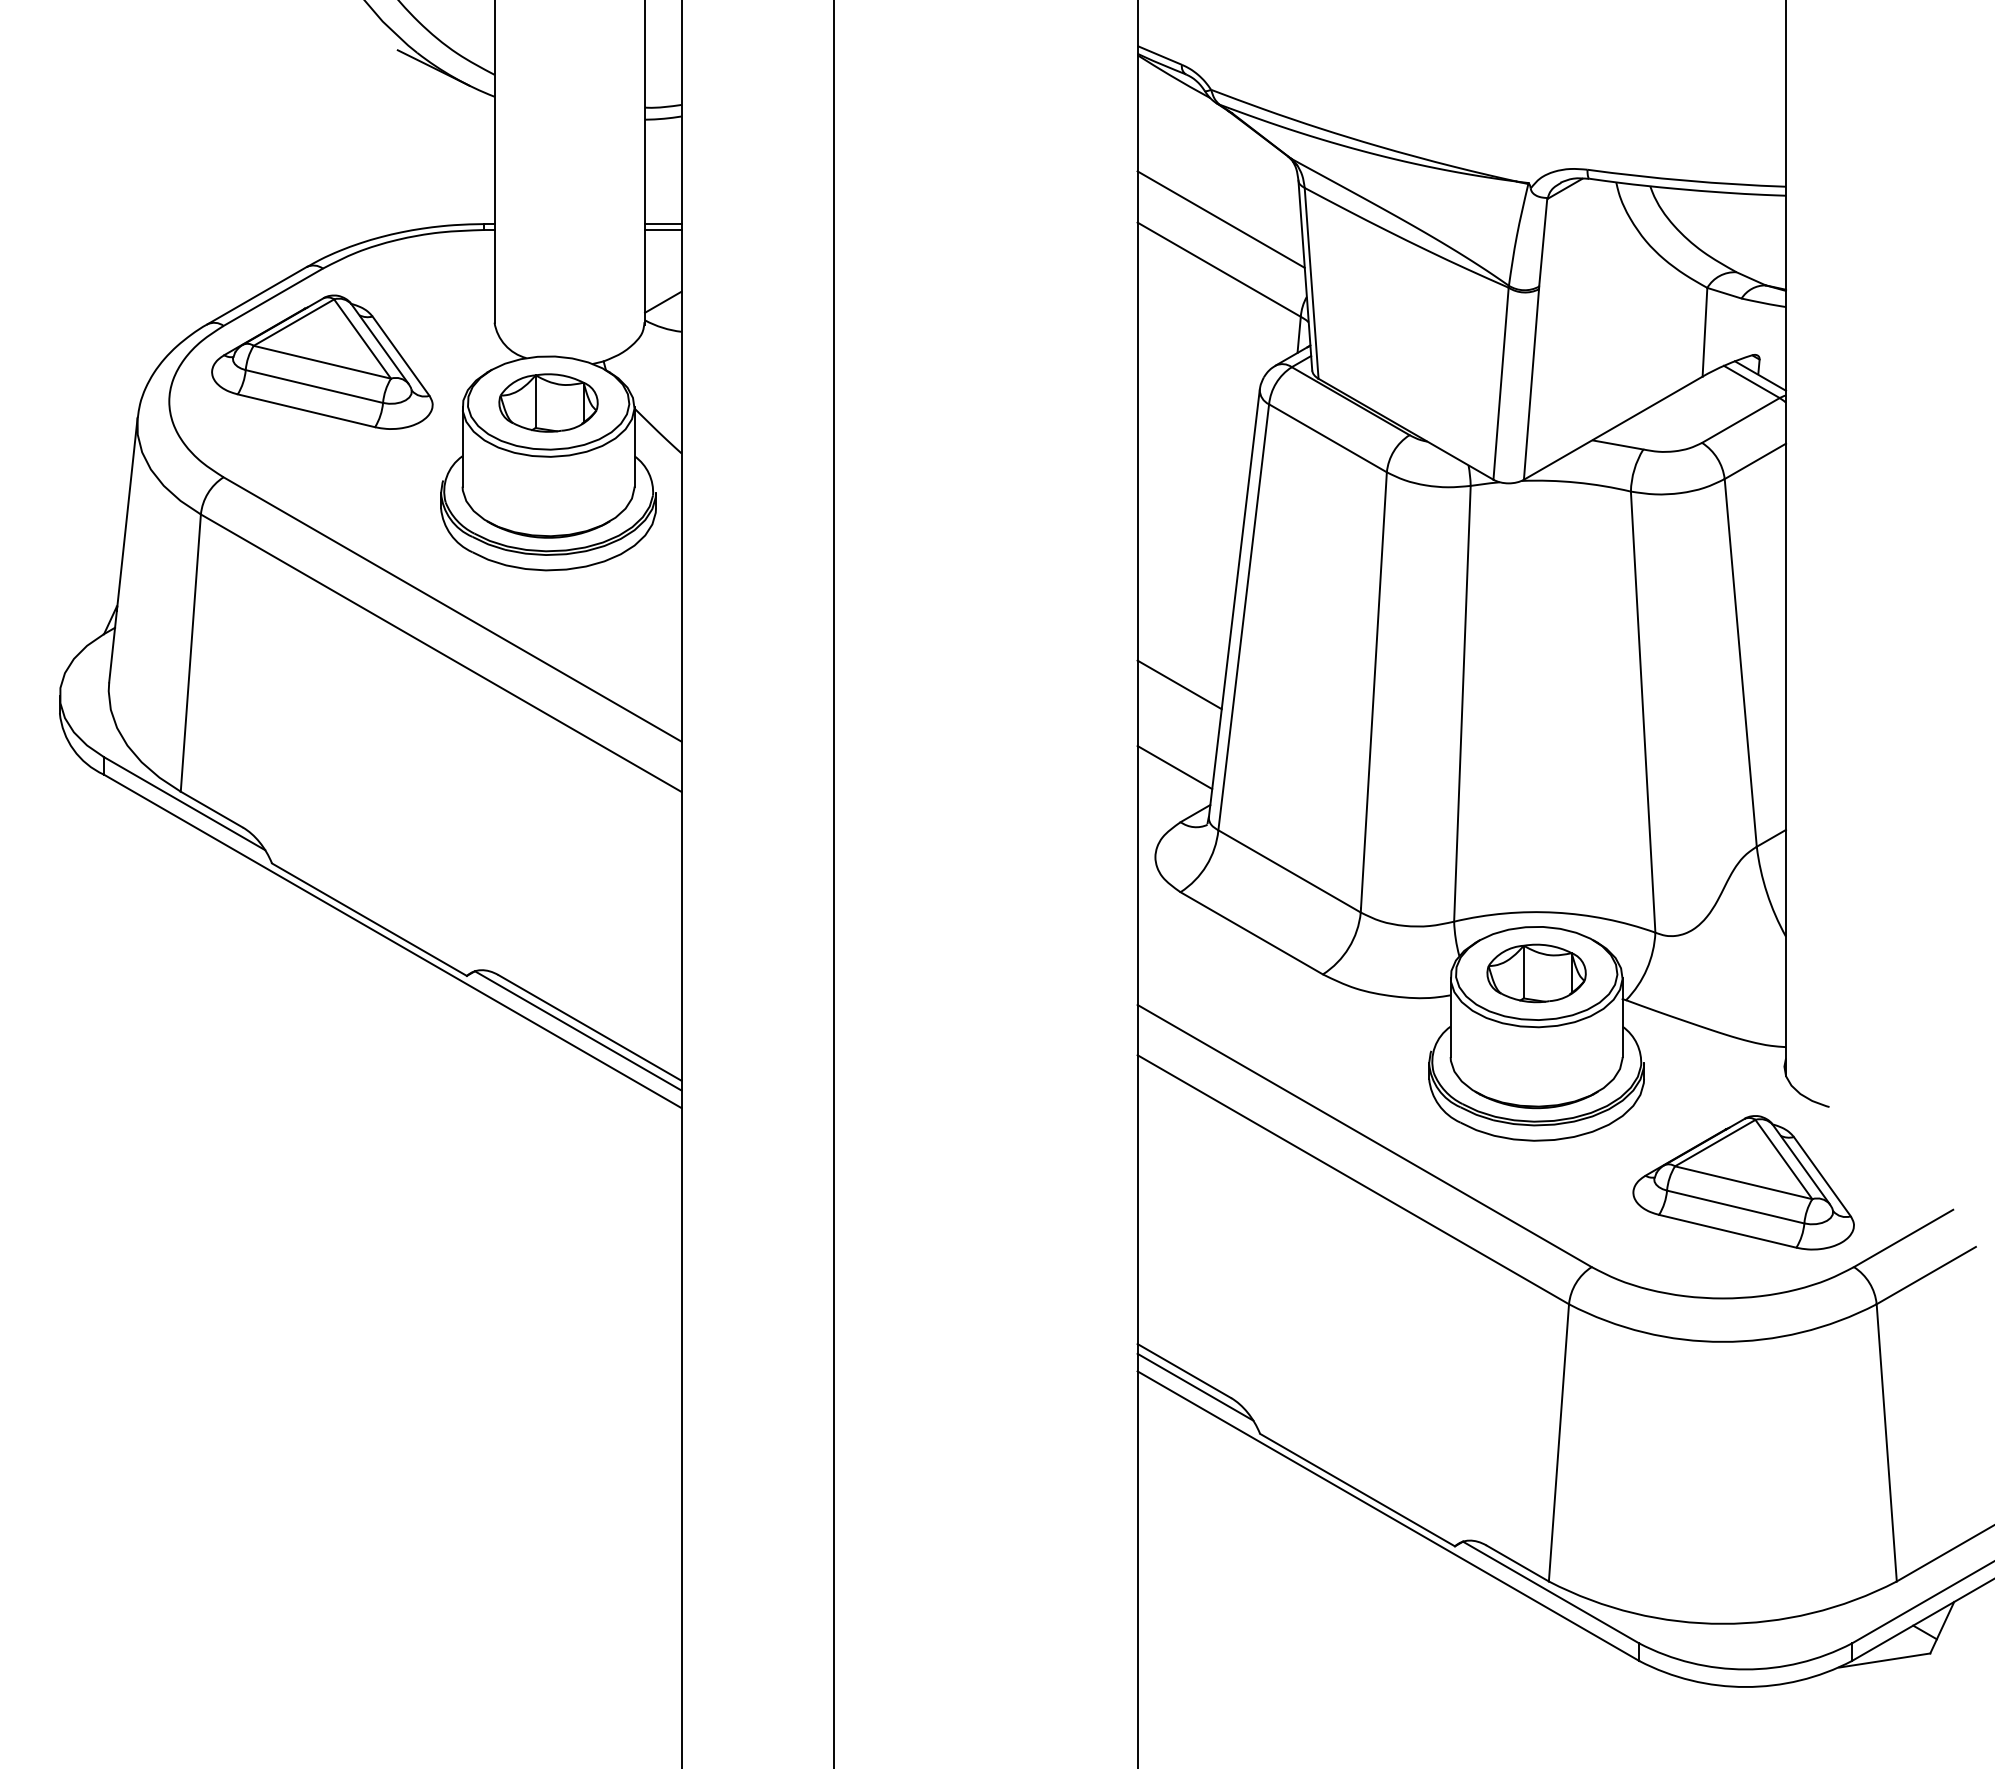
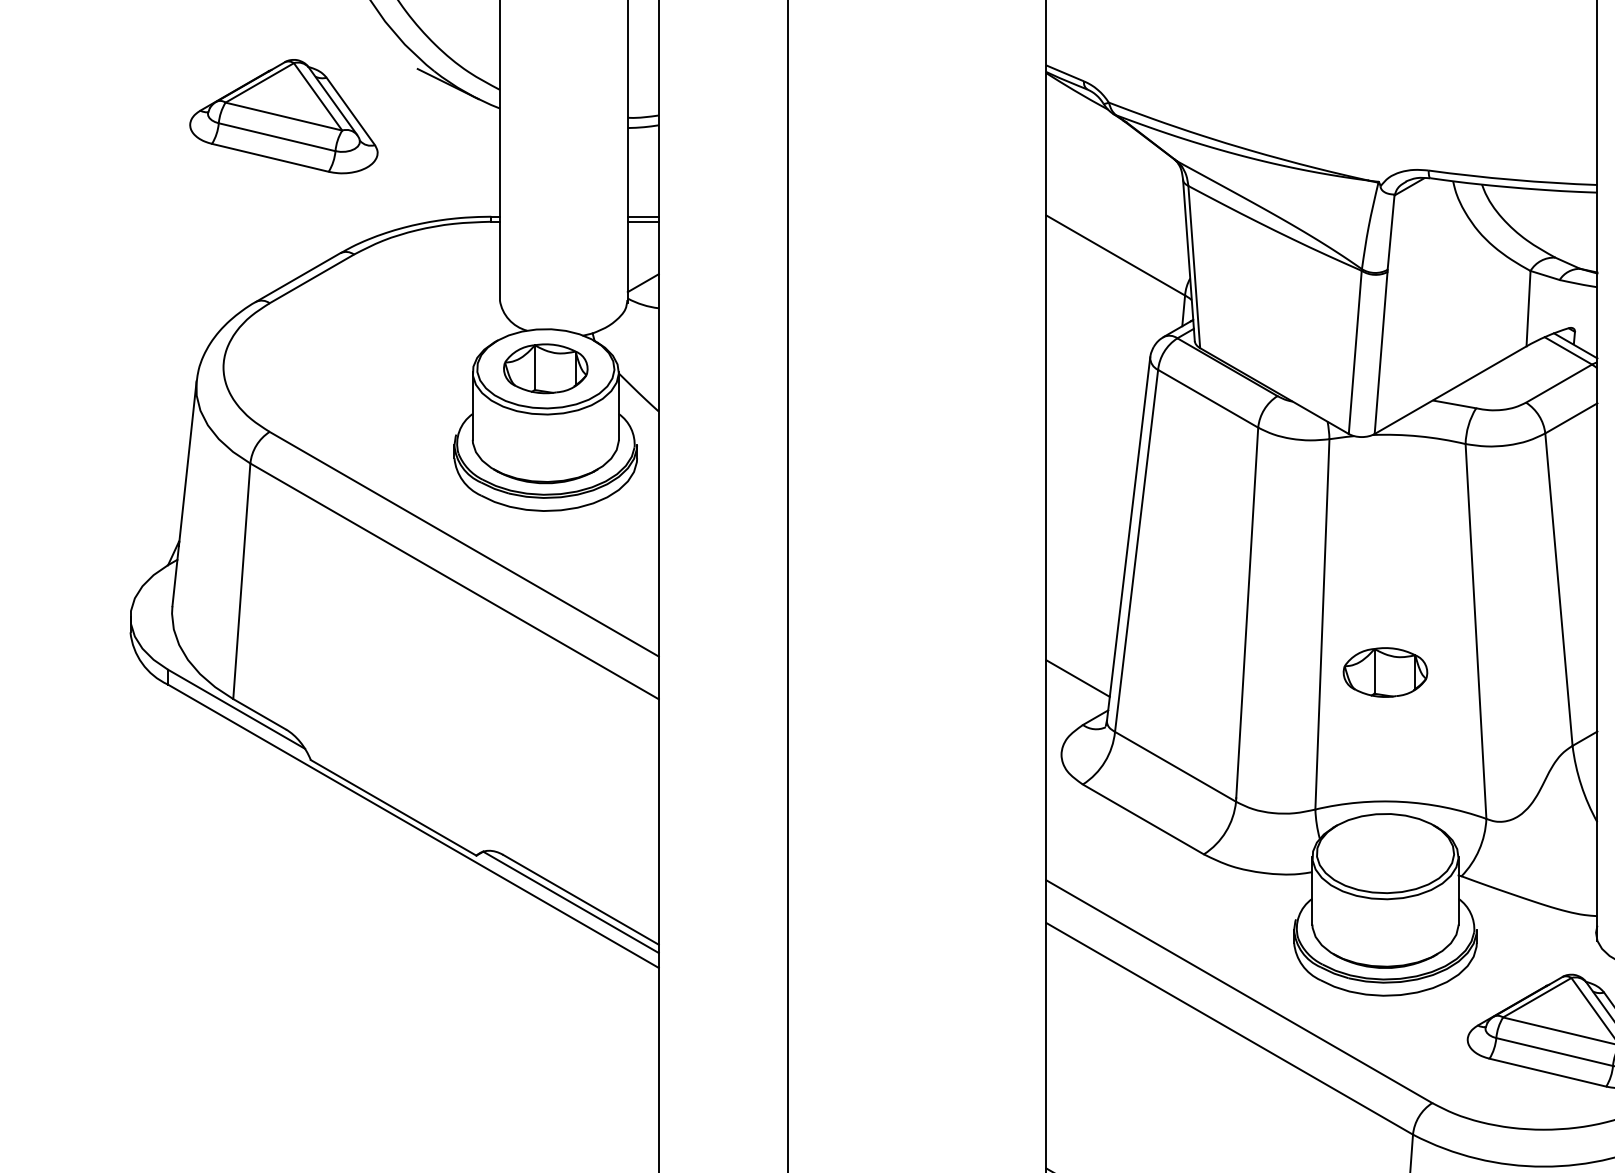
line: (1220, 219) -> (1116, 212), removed
part: (322, 361) -> (284, 115), moved
line: (1179, 684) -> (1081, 607), removed
part: (1536, 973) -> (1385, 672), moved

